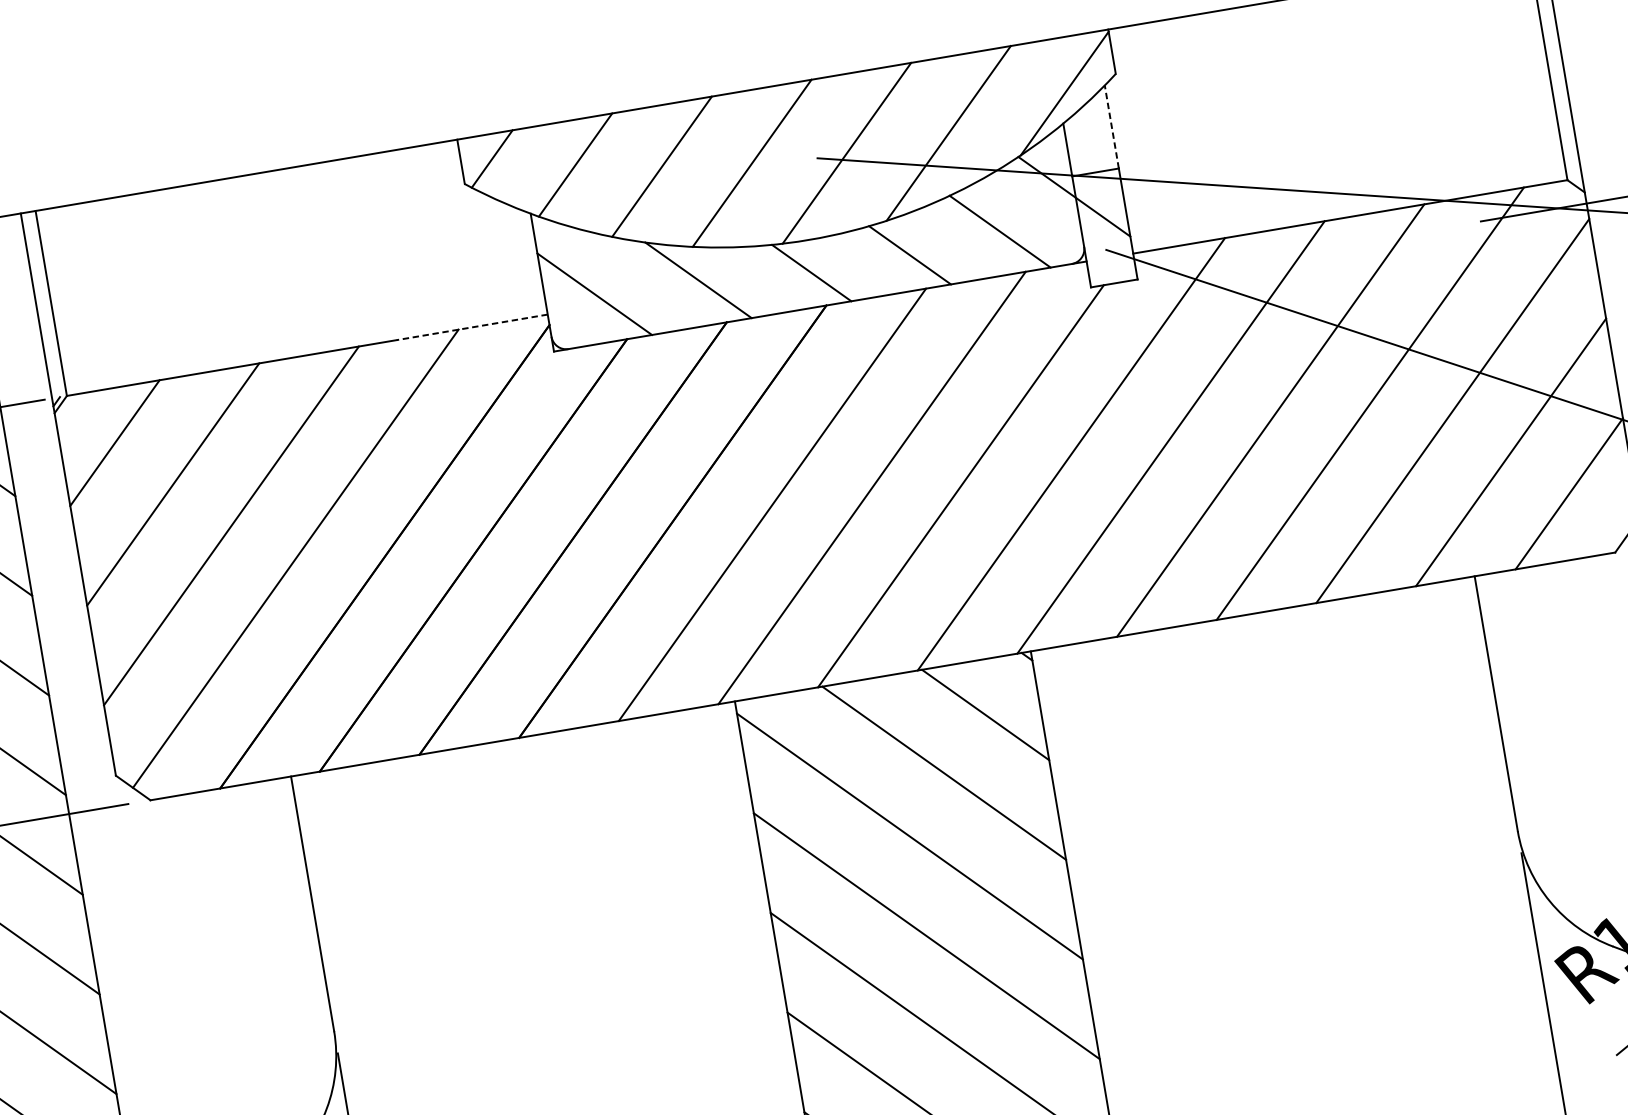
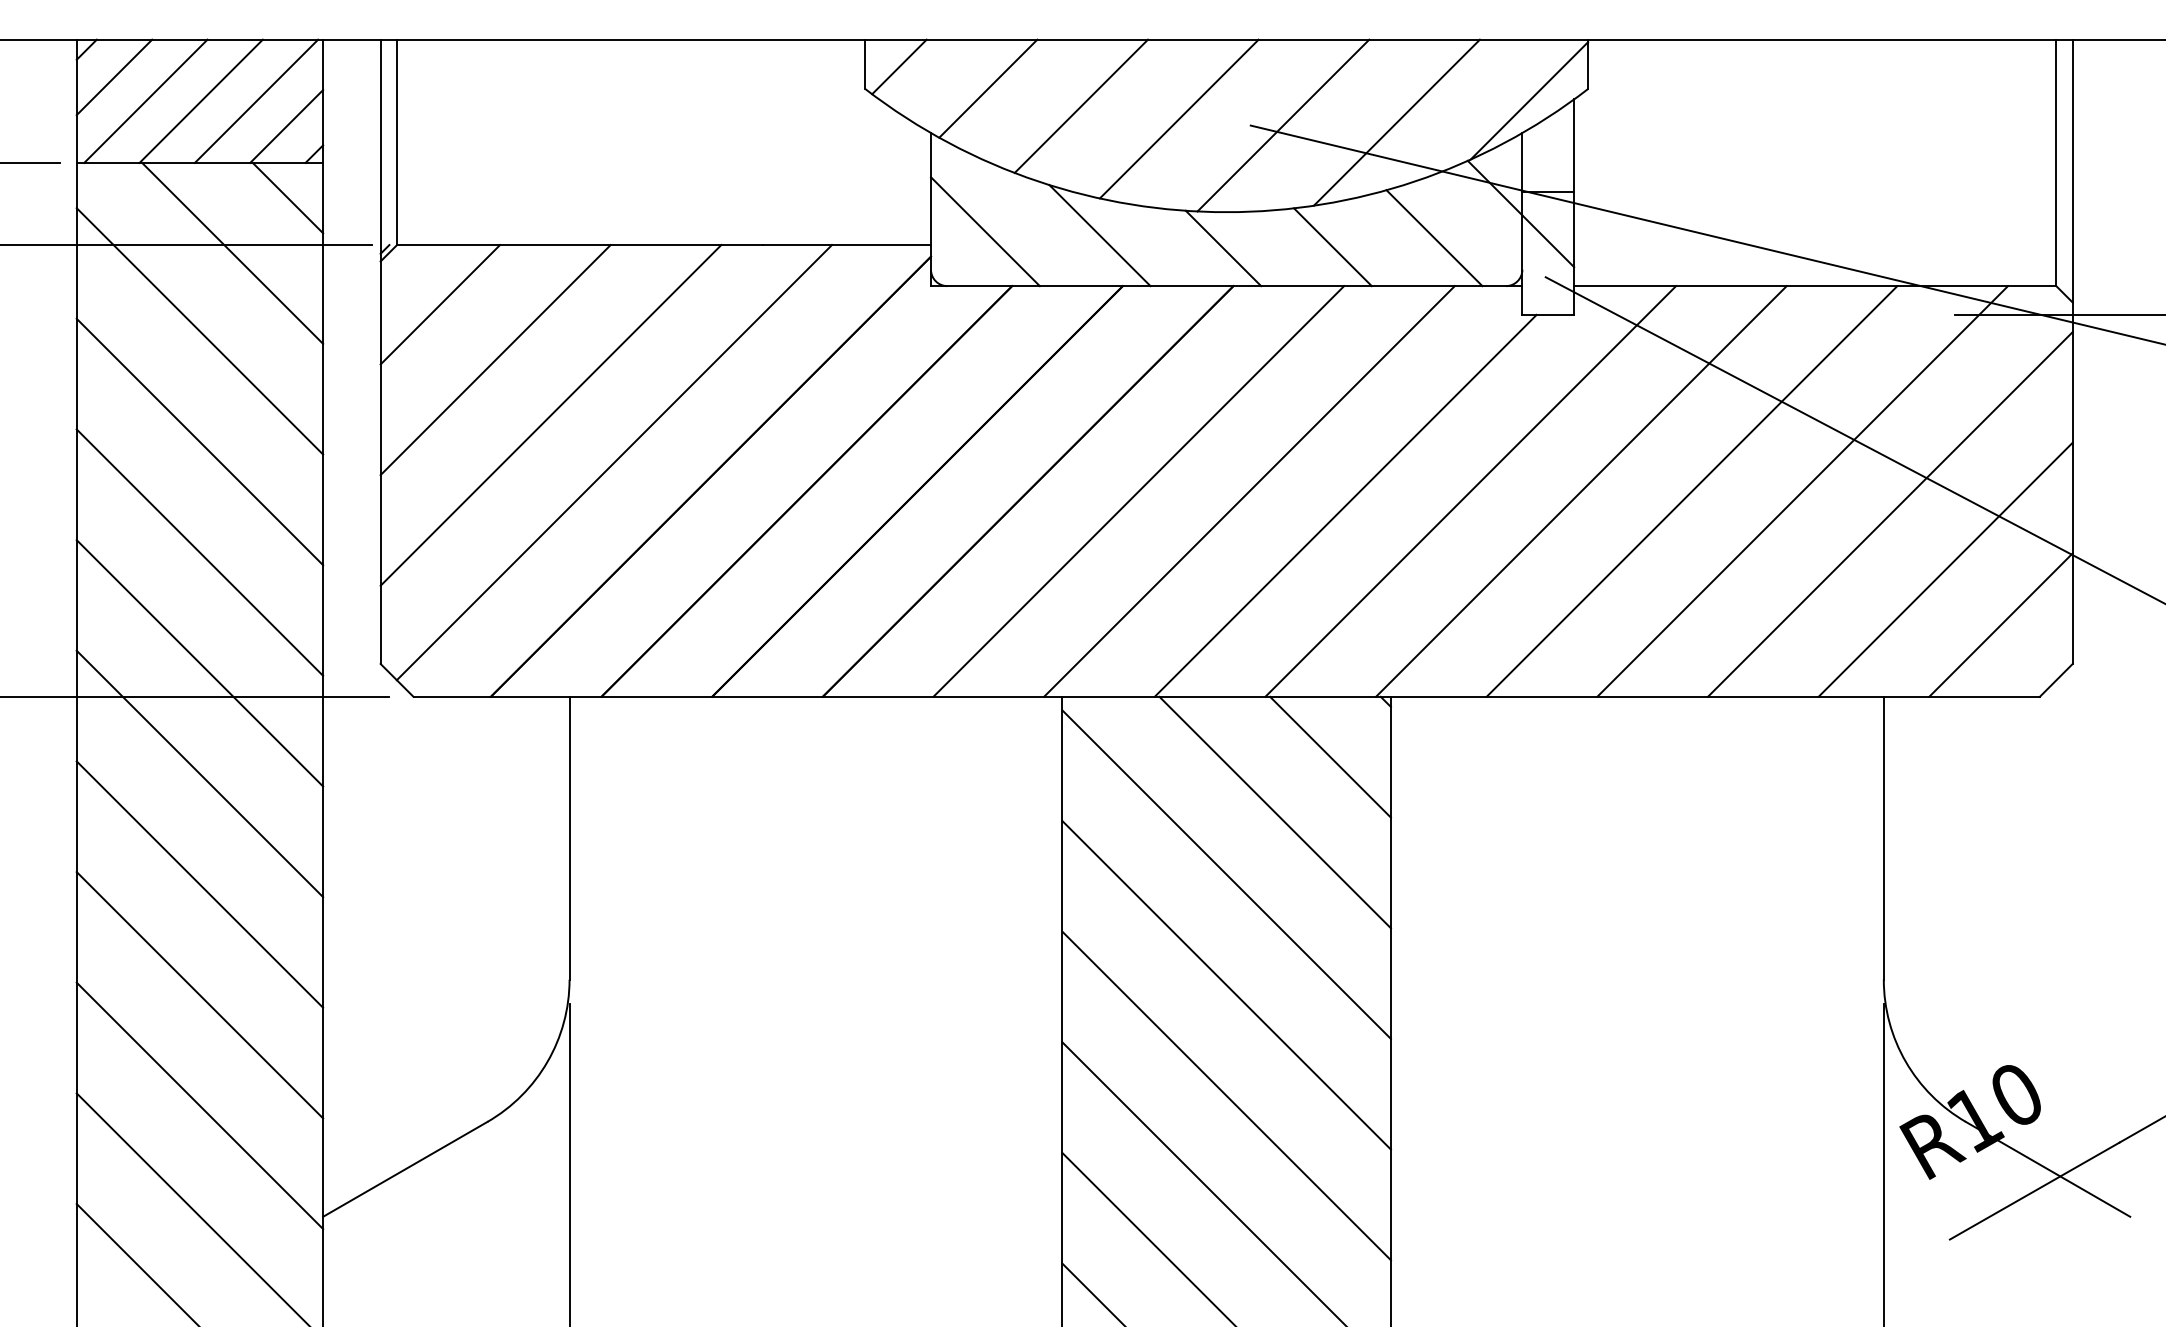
line: (1112, 126) -> (1574, 145), dashed -> solid
line: (472, 327) -> (847, 245), dashed -> solid

